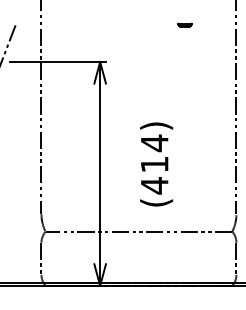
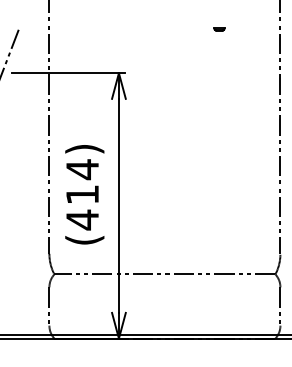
part: (185, 25) -> (219, 29), size x0.62
text: (156, 164) -> (84, 194), moved

